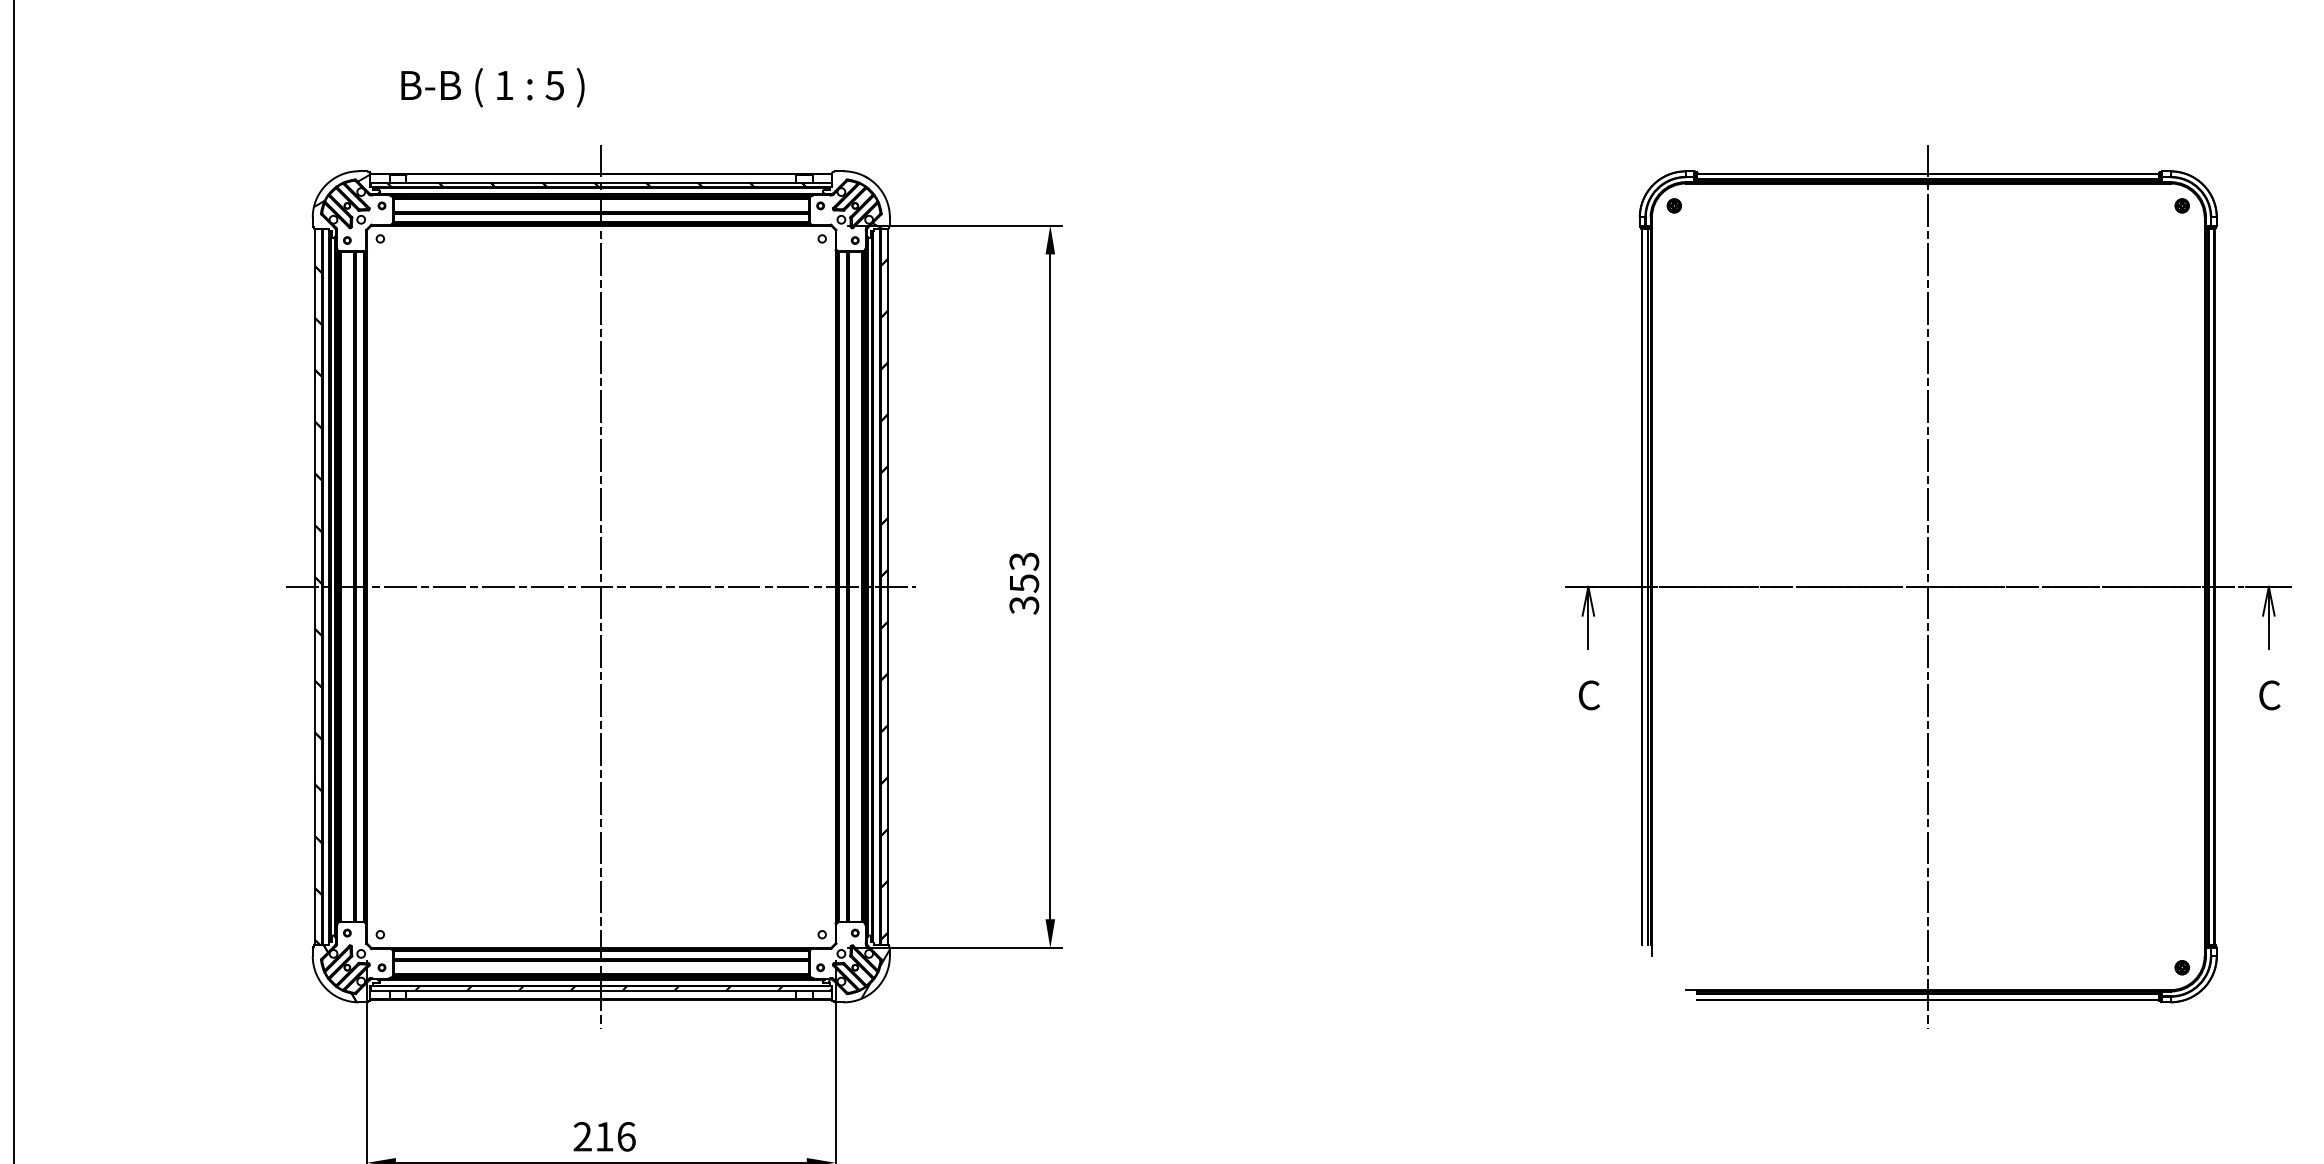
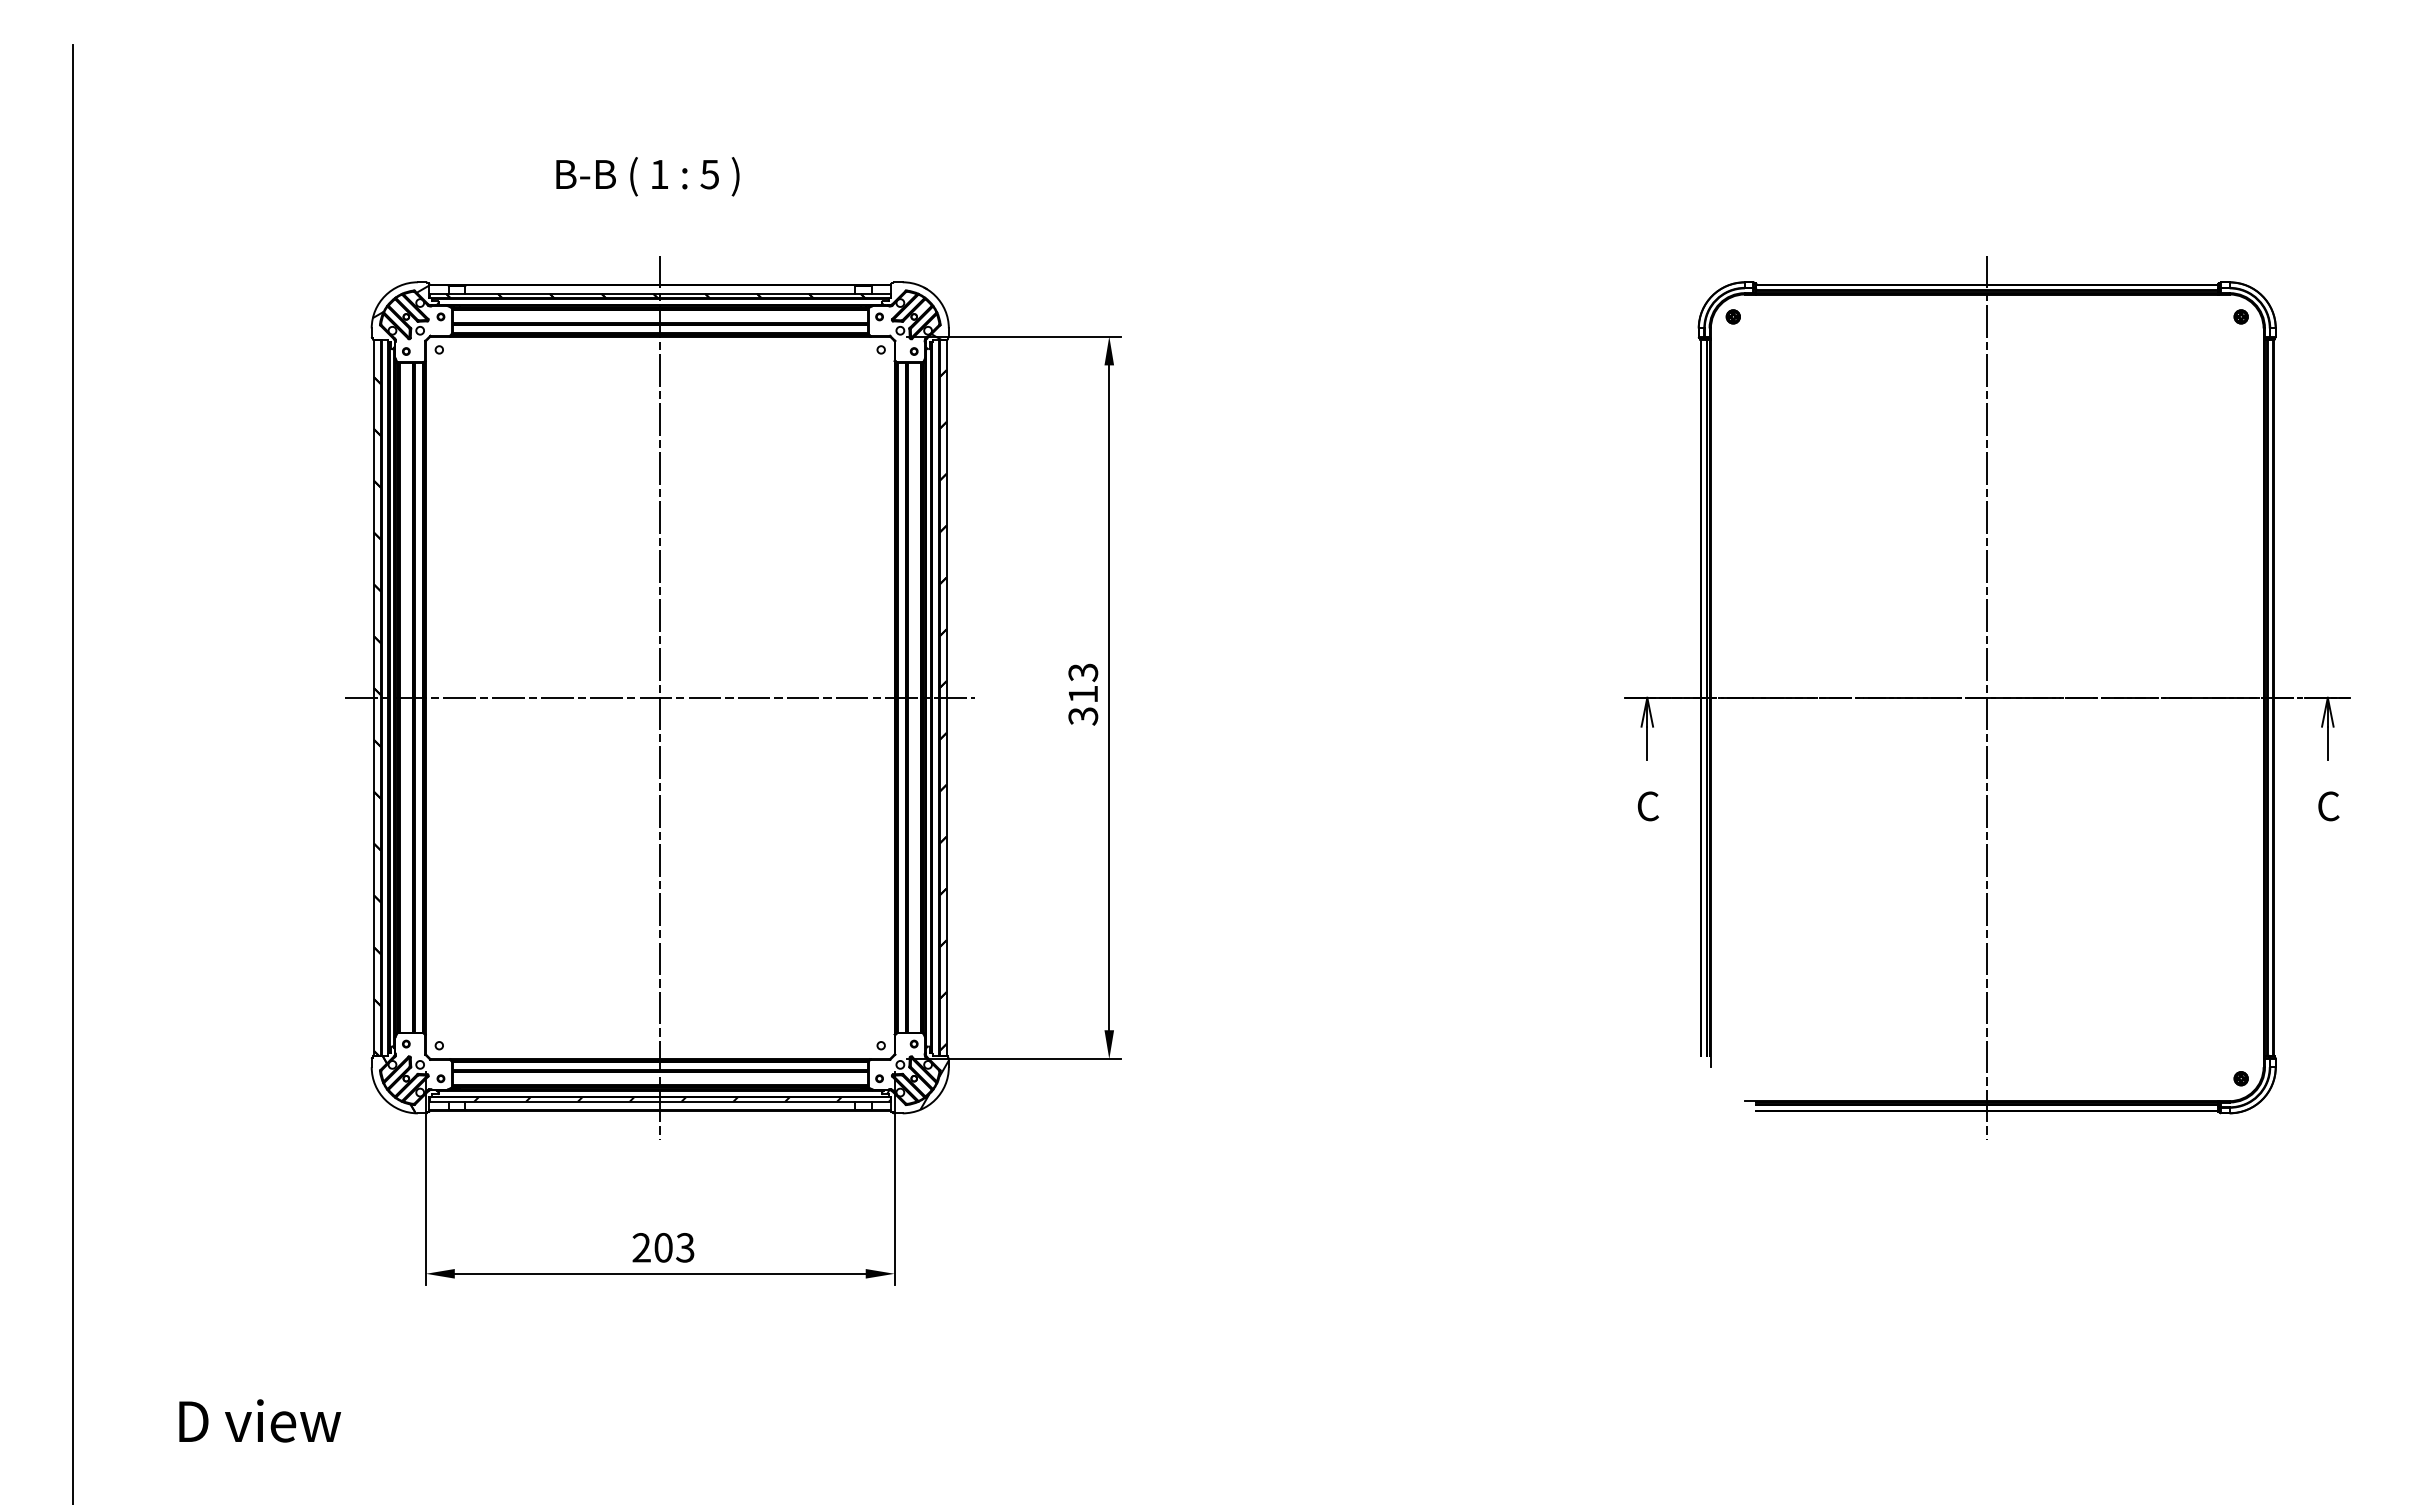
text: (492, 87) -> (647, 176), moved
text: (1024, 583) -> (1083, 694), 353 -> 313
text: (615, 1136) -> (674, 1247), 216 -> 203

